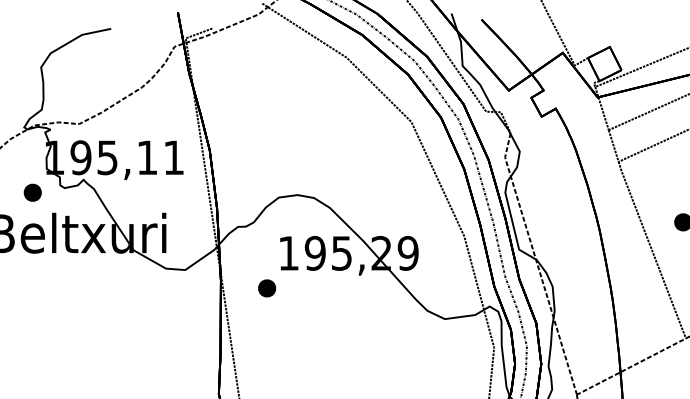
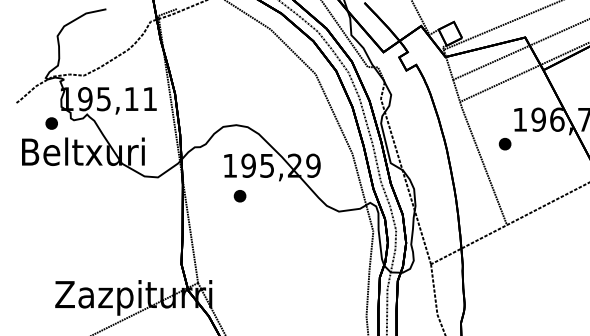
part: (266, 288) -> (239, 196), moved

